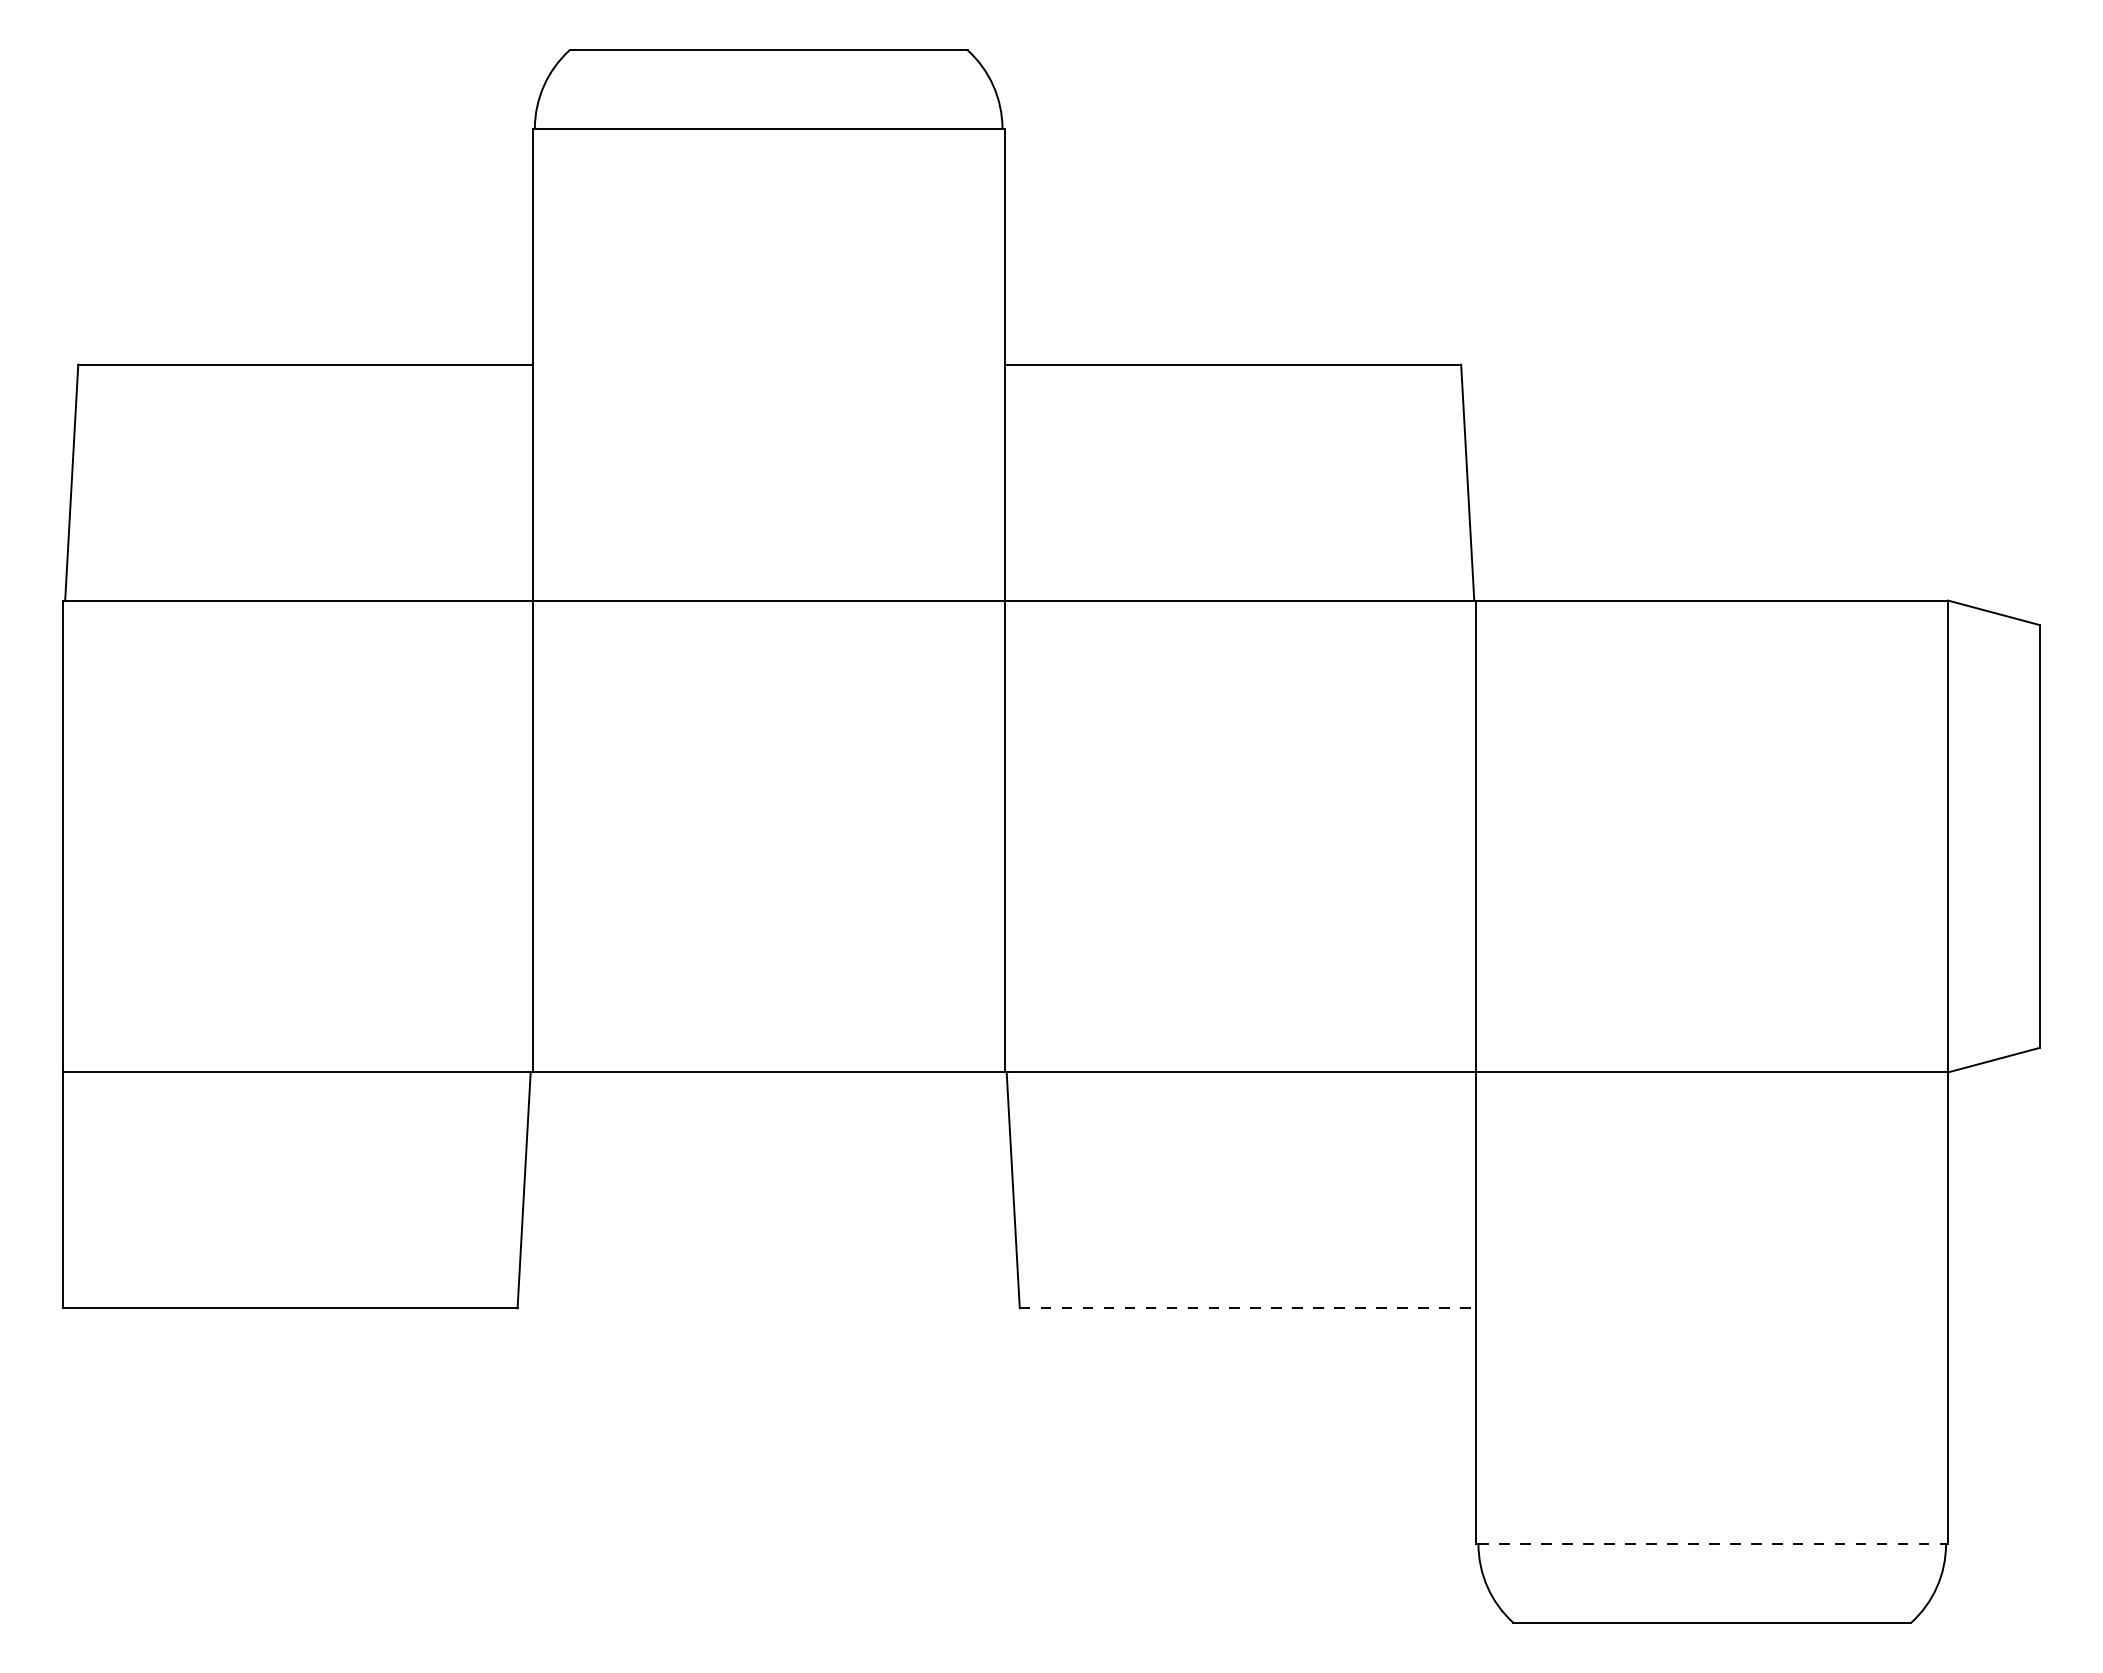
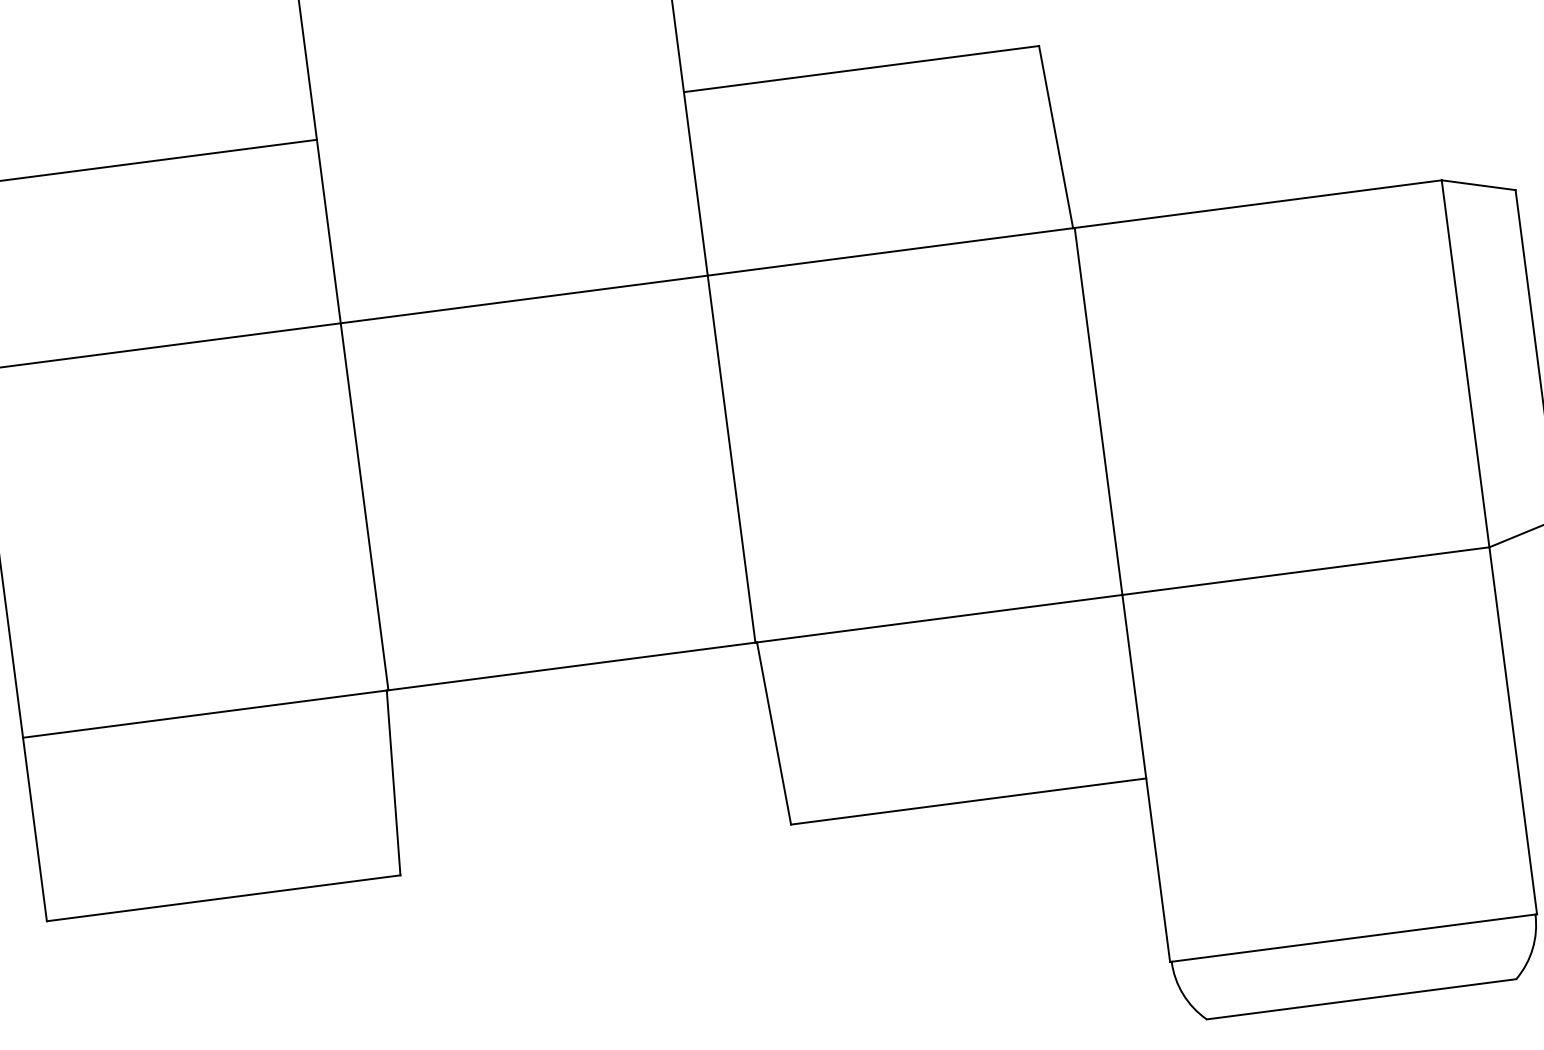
line: (1248, 1308) -> (969, 801), dashed -> solid
line: (1712, 1544) -> (1353, 938), dashed -> solid

